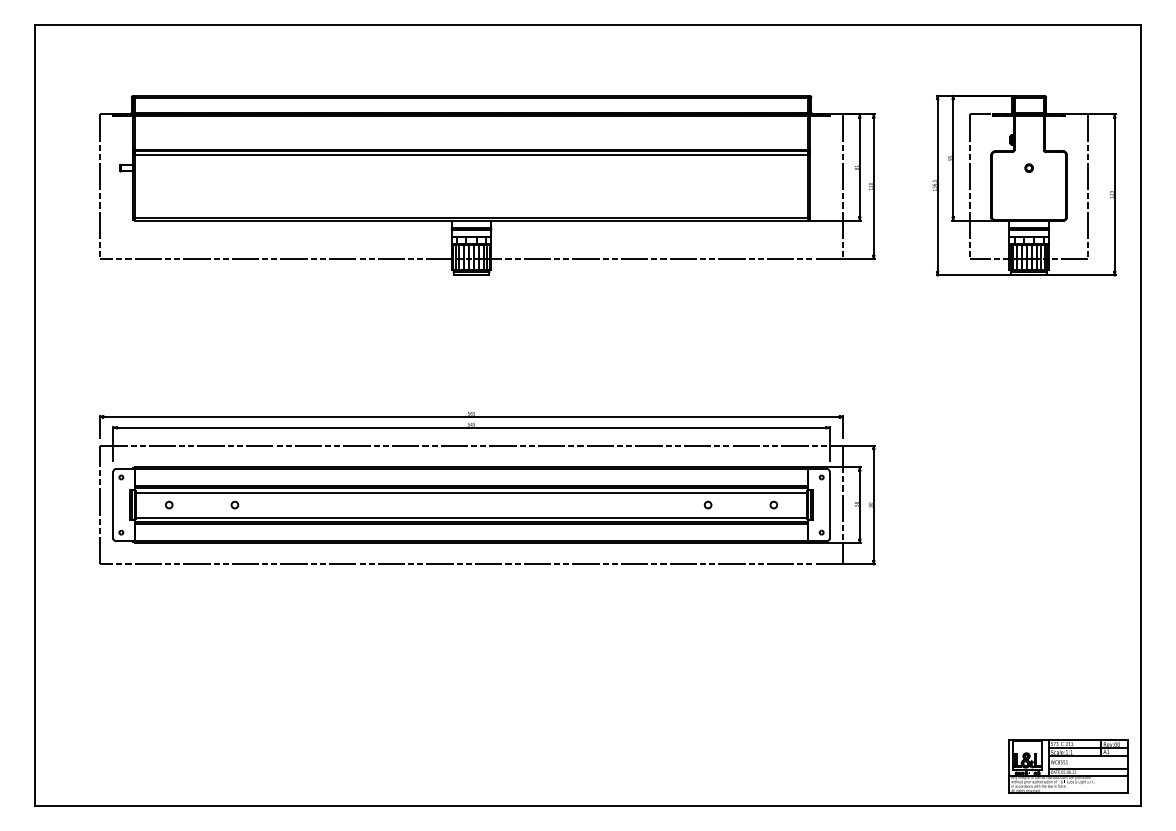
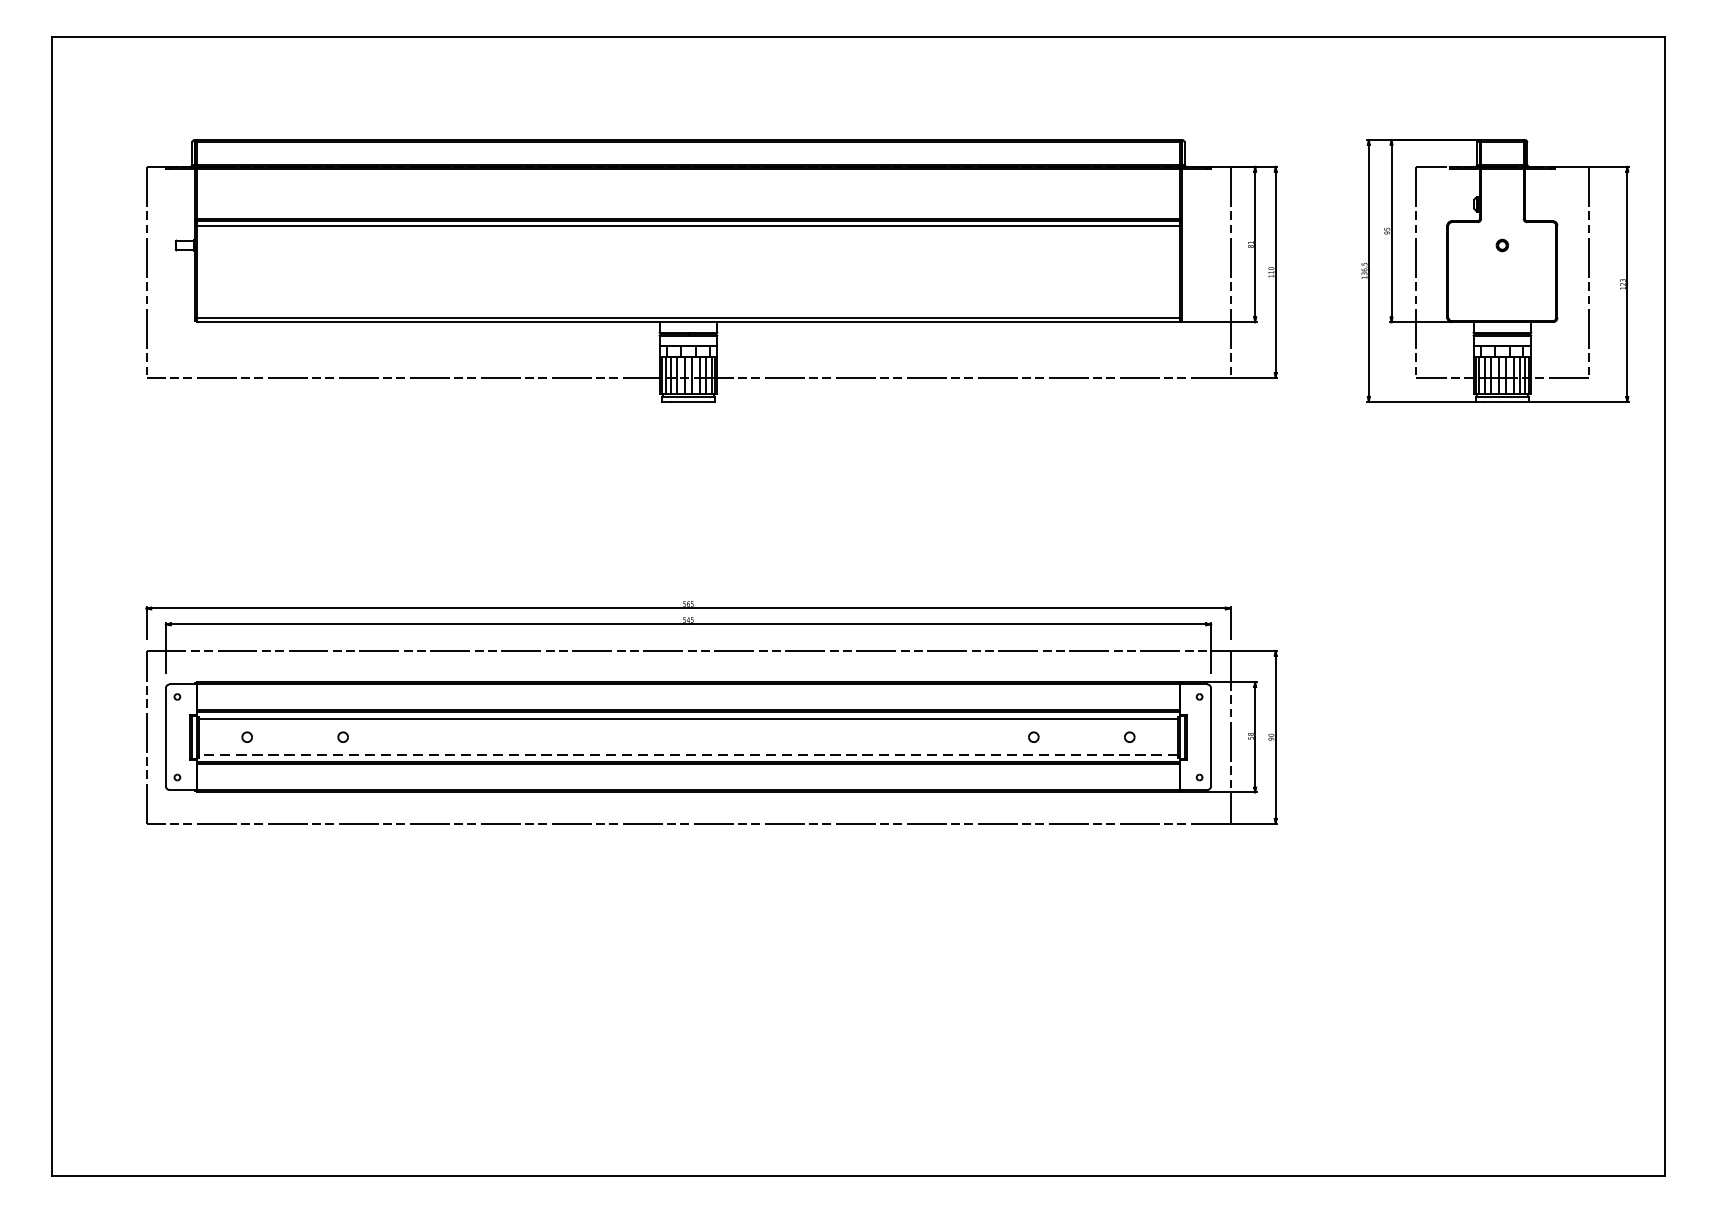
line: (471, 517) -> (688, 755), solid -> dashed
part: (1068, 766) -> (1559, 1118), removed

